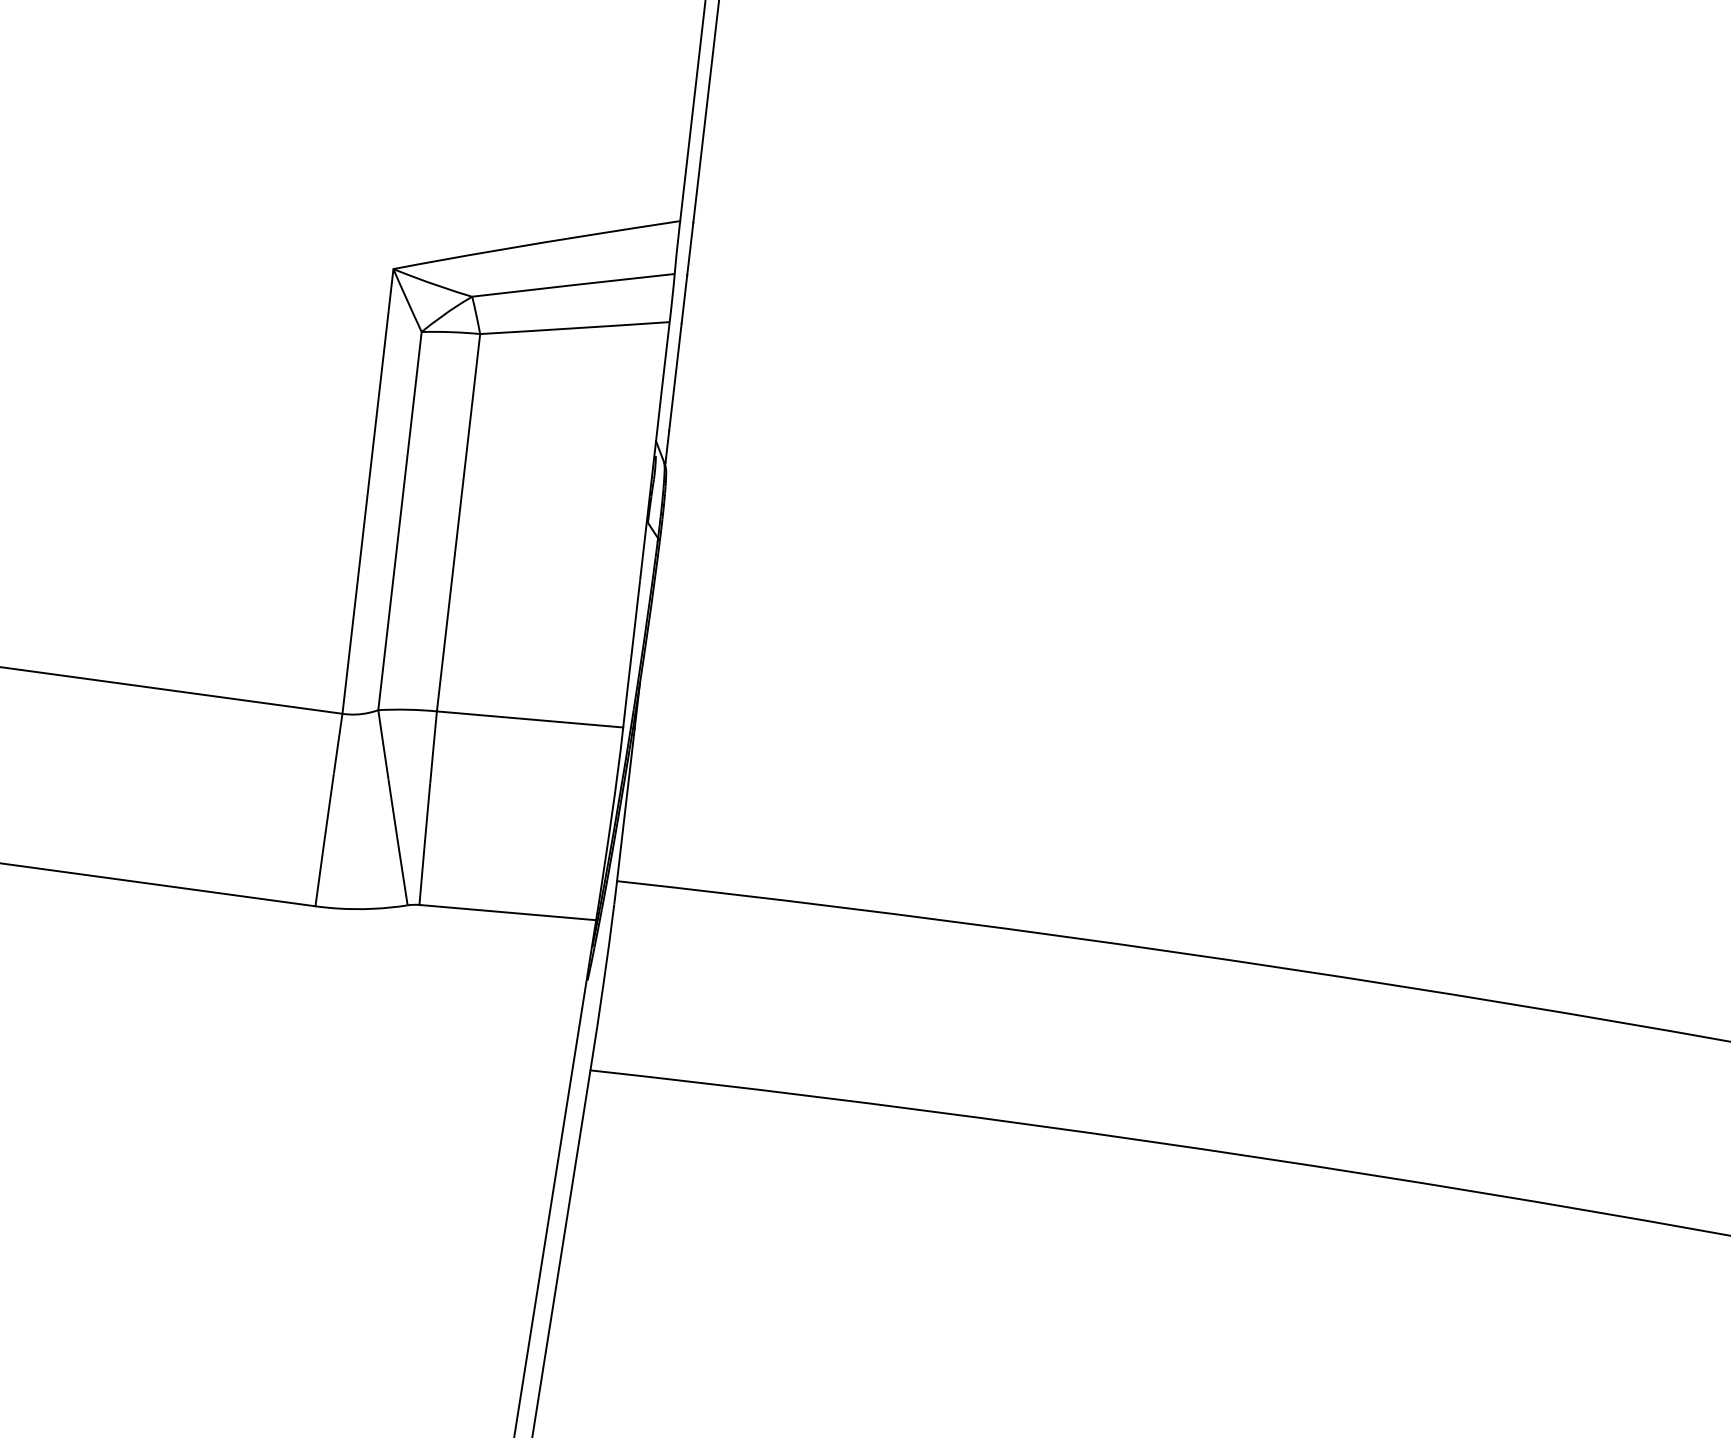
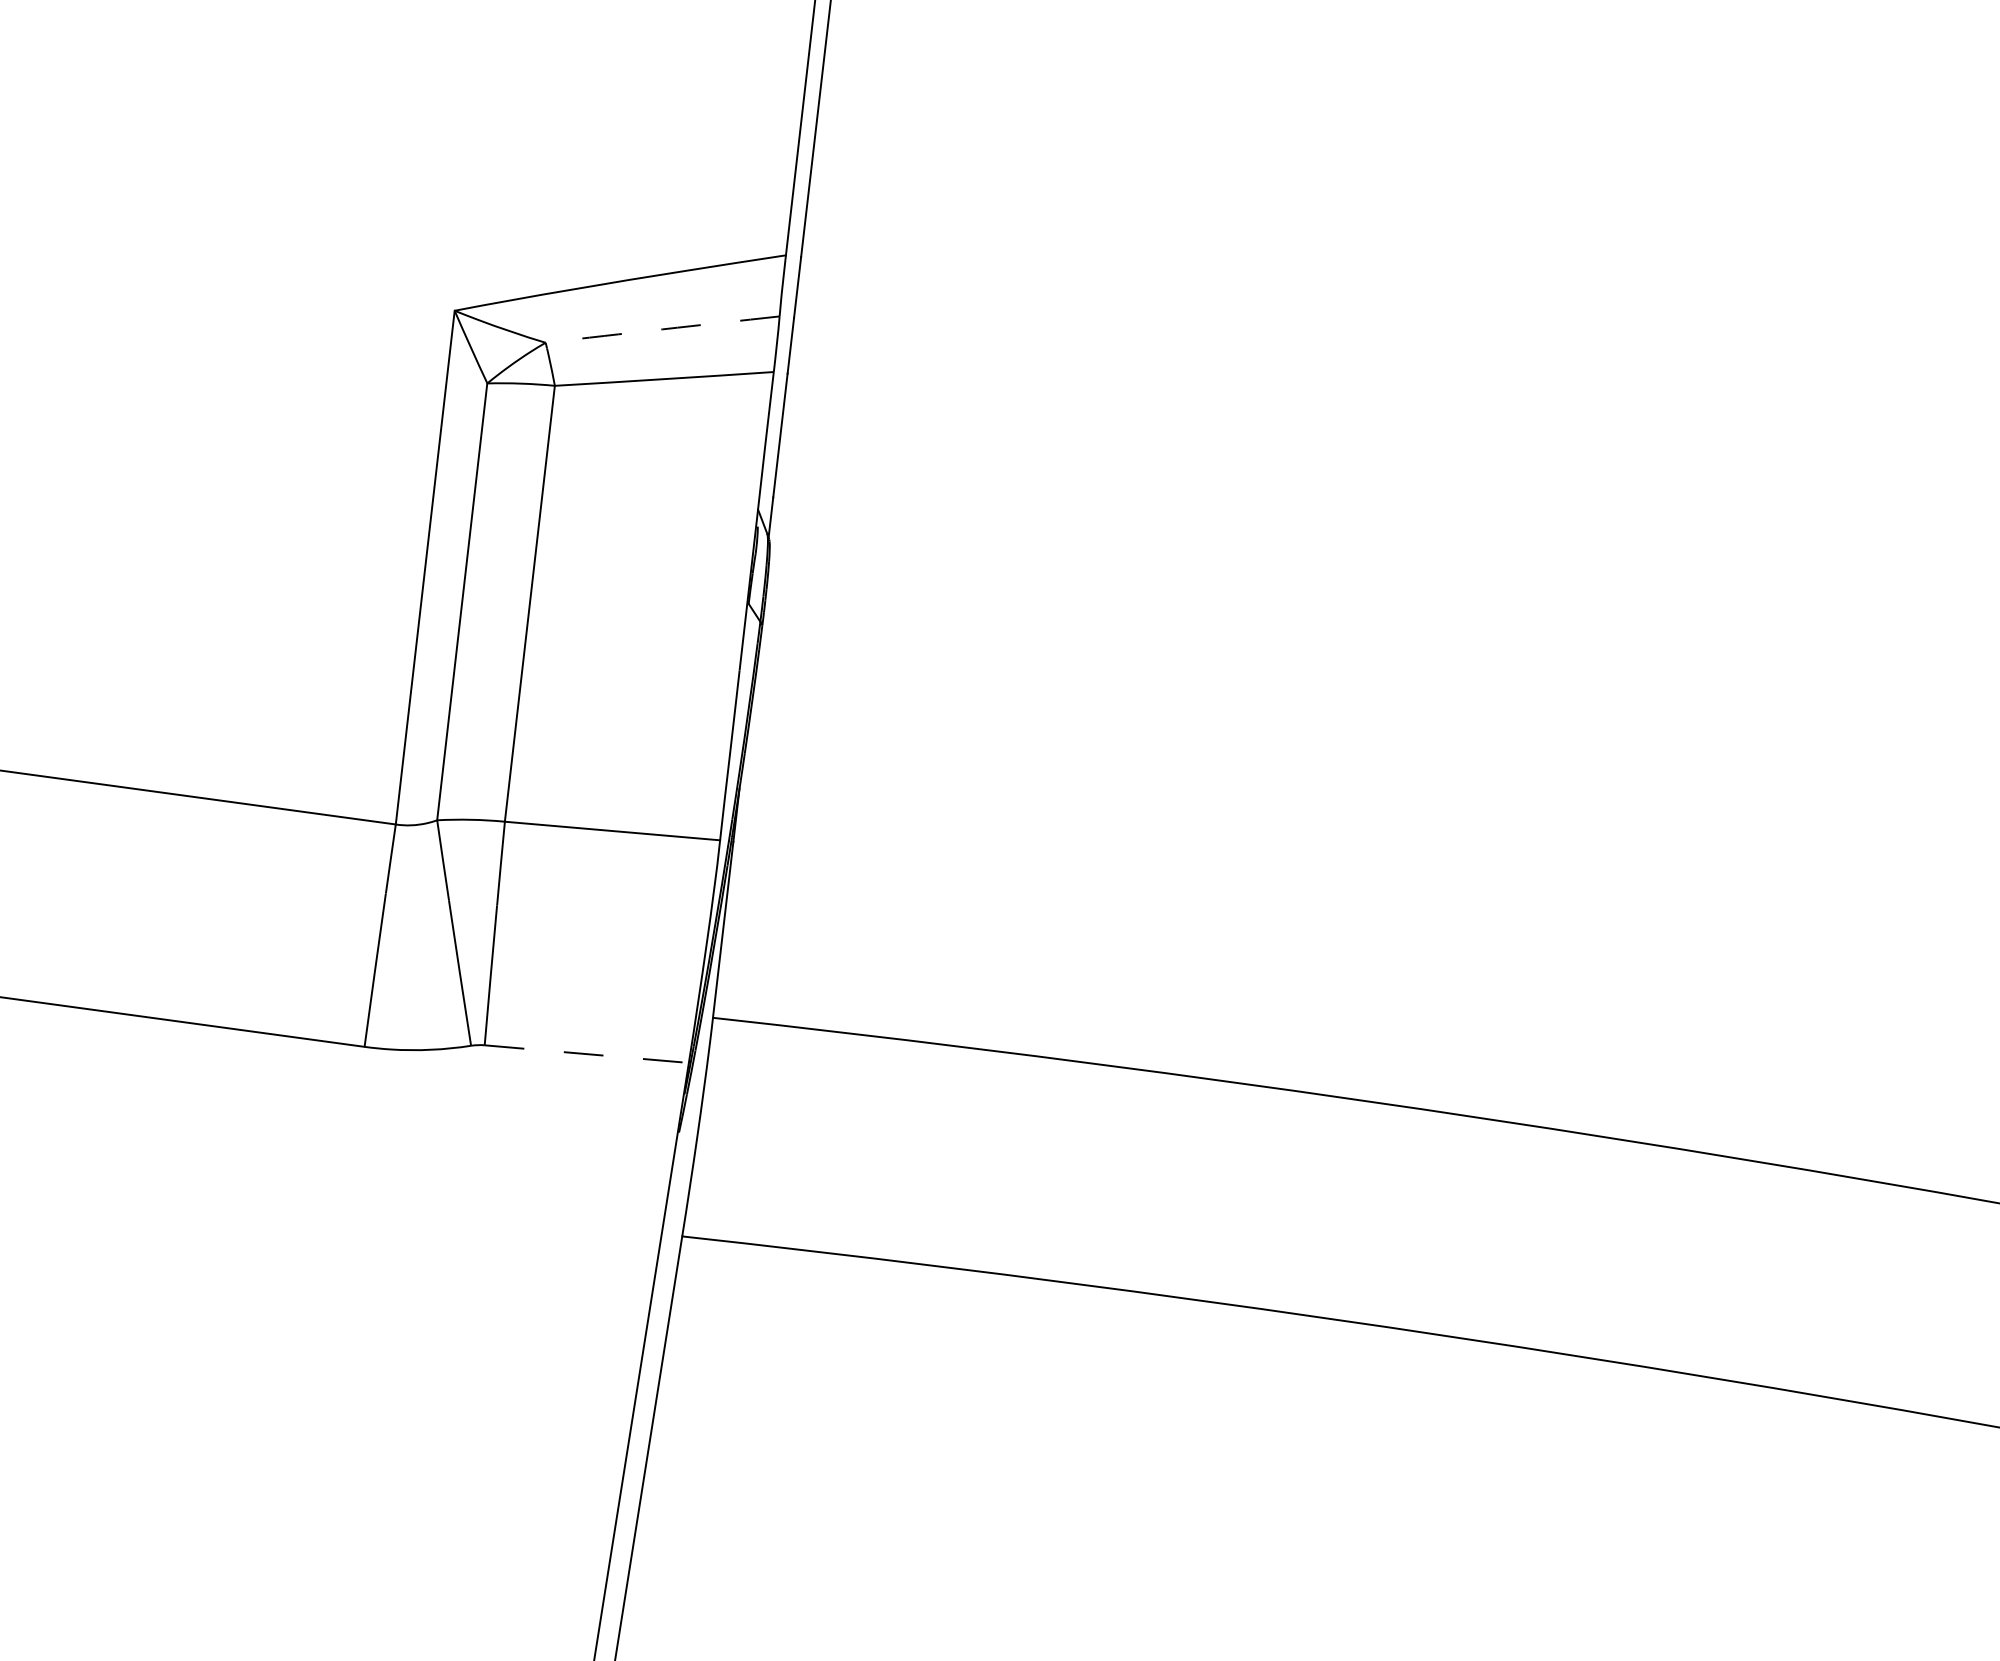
arc: (573, 285) -> (662, 329), solid -> dashed
line: (507, 912) -> (586, 1054), solid -> dashed

